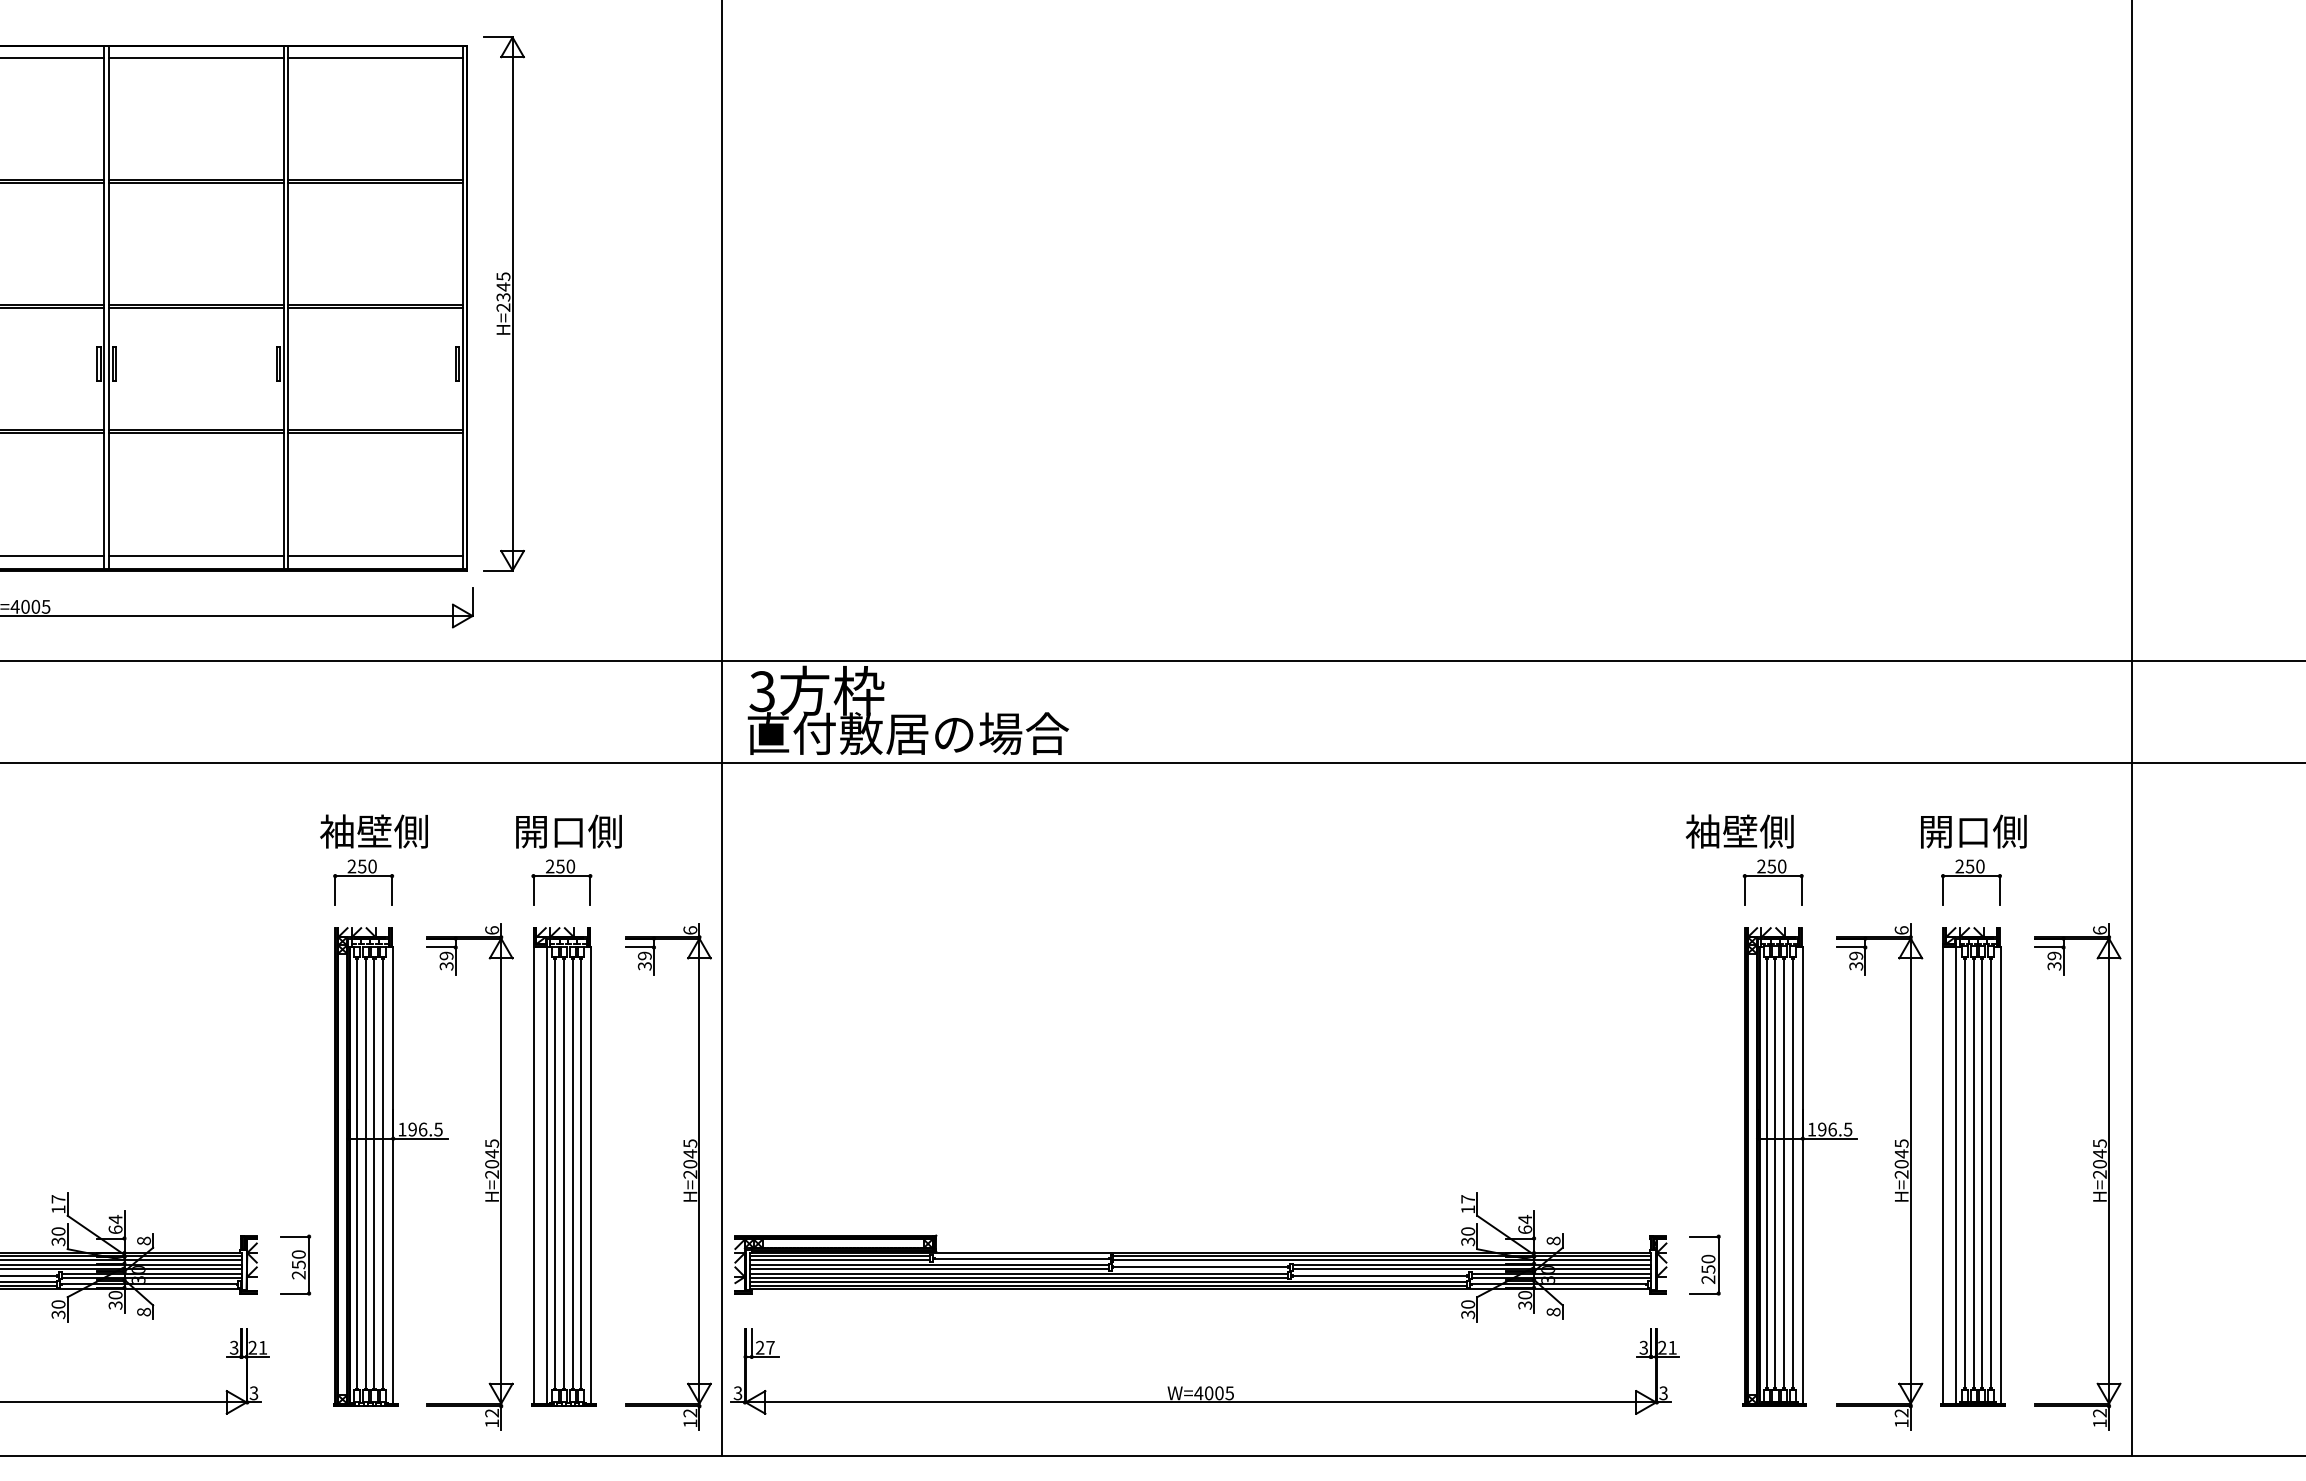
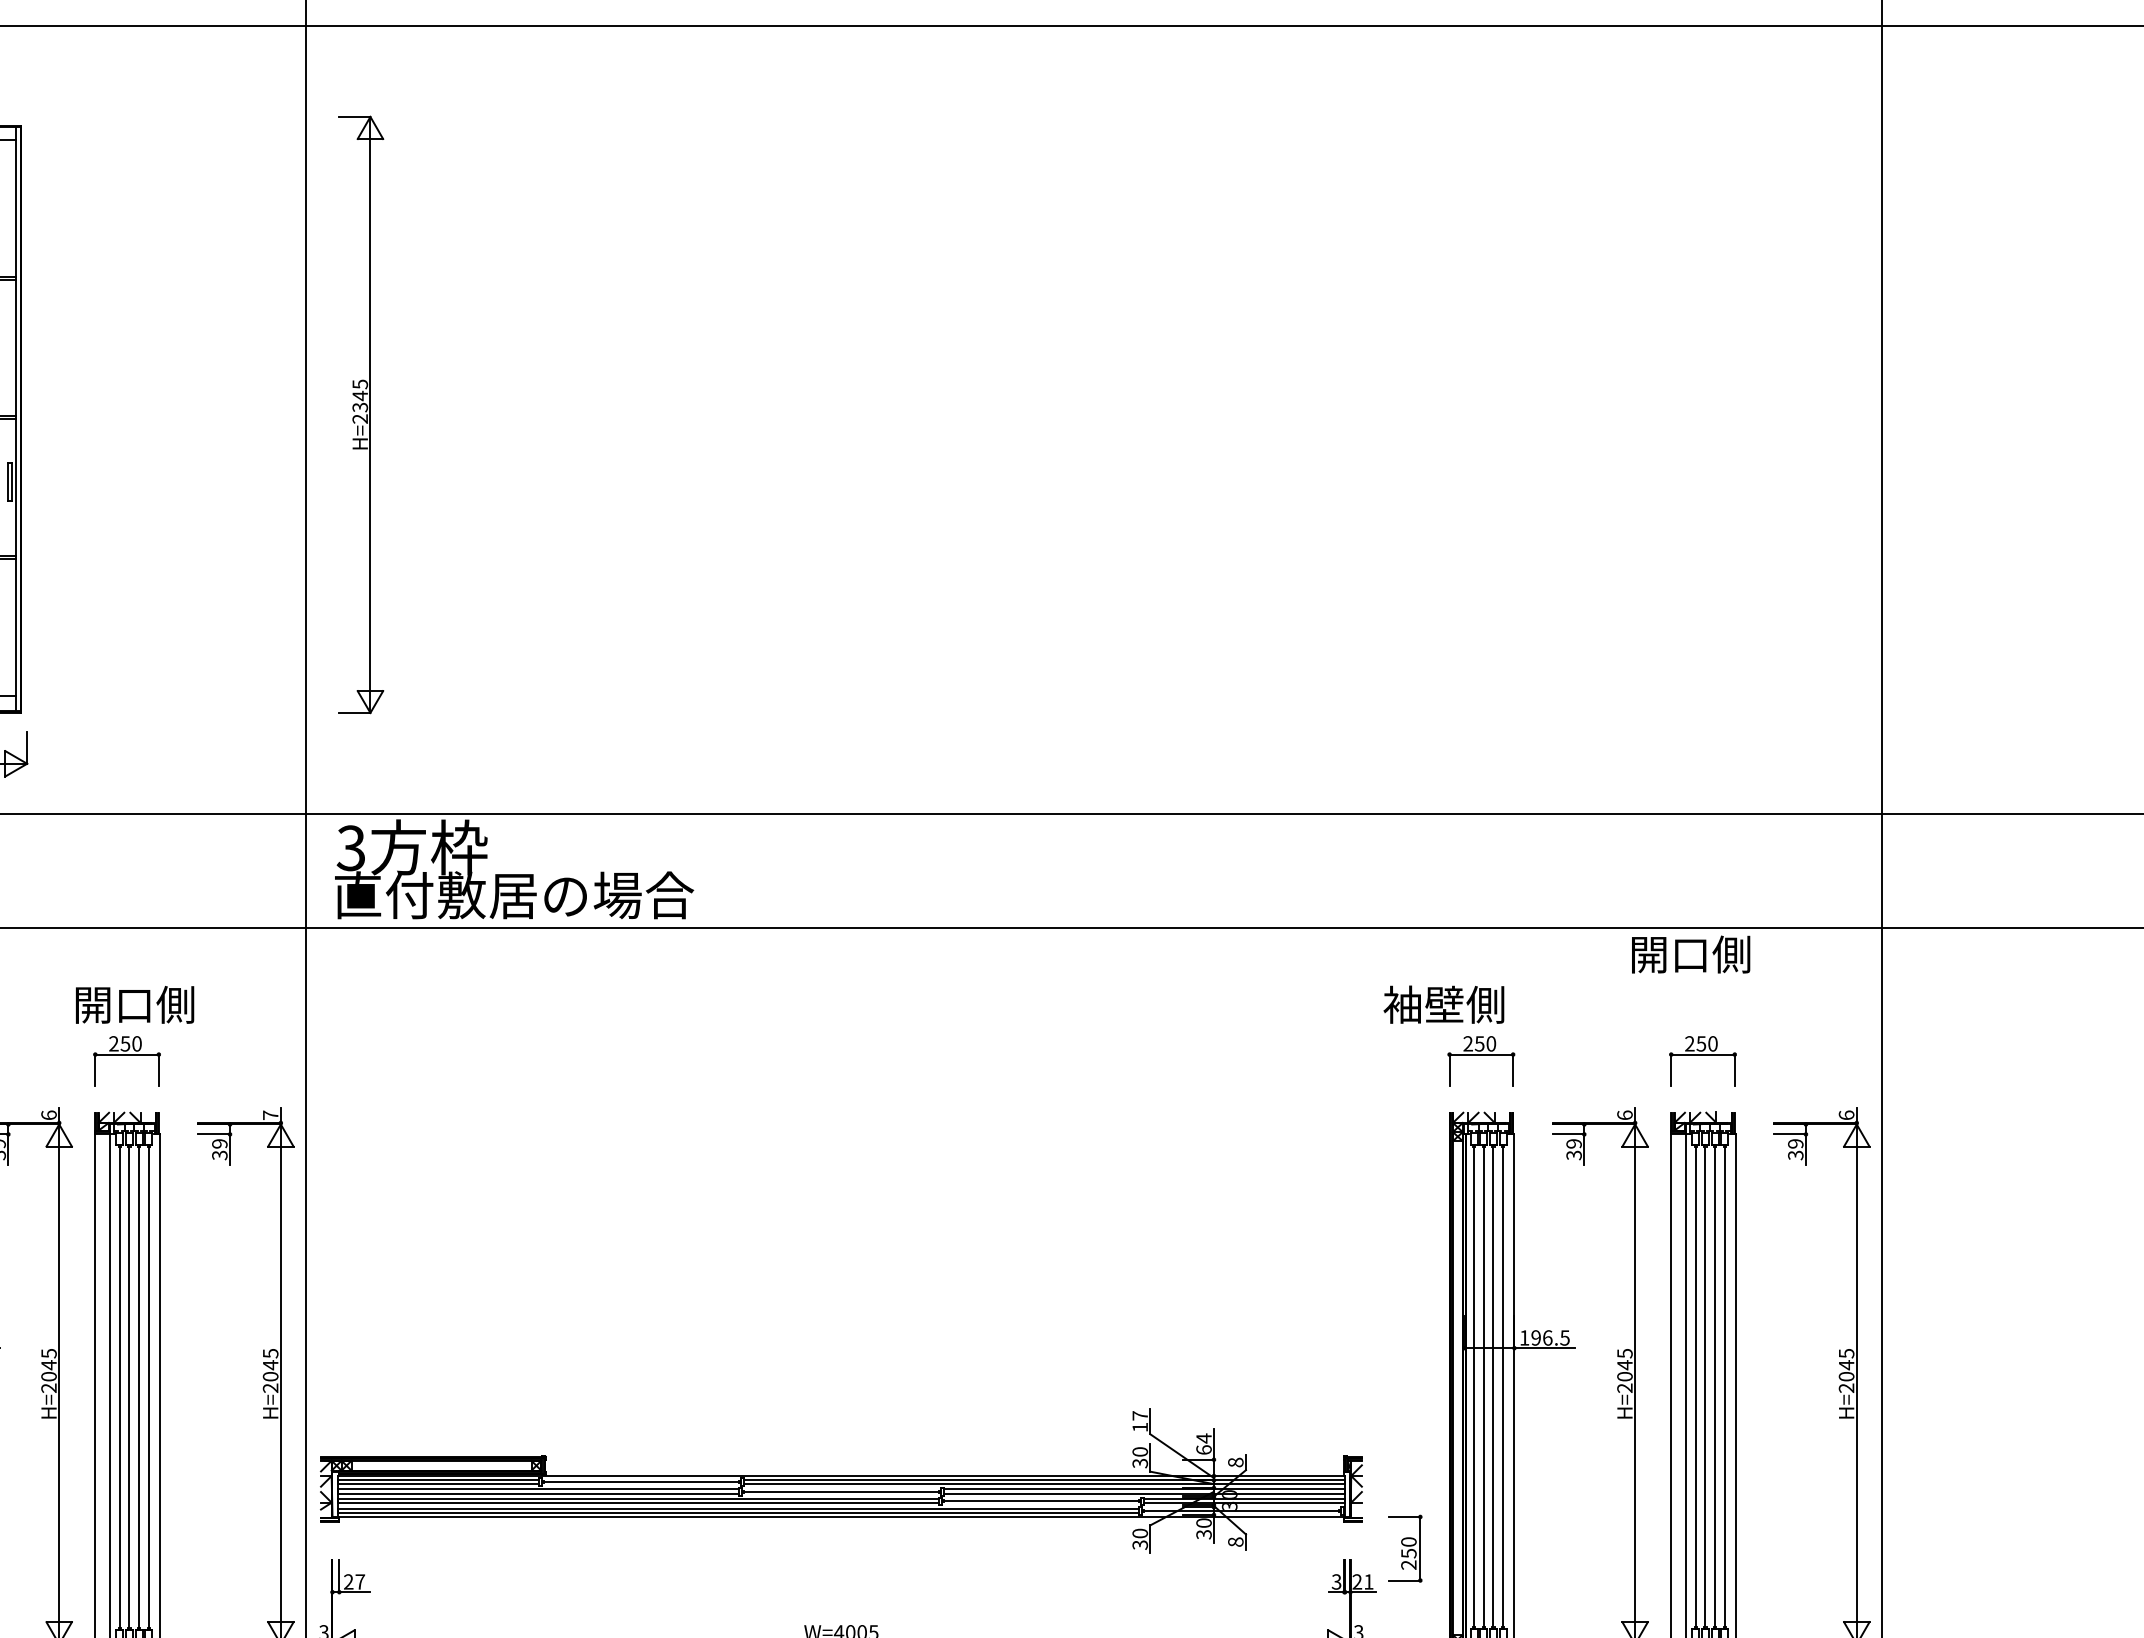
part: (503, 303) -> (360, 414), moved
text: (1973, 831) -> (1690, 954), moved
text: (690, 930) -> (270, 1115), 6 -> 7
part: (1704, 1264) -> (1404, 1548), moved

